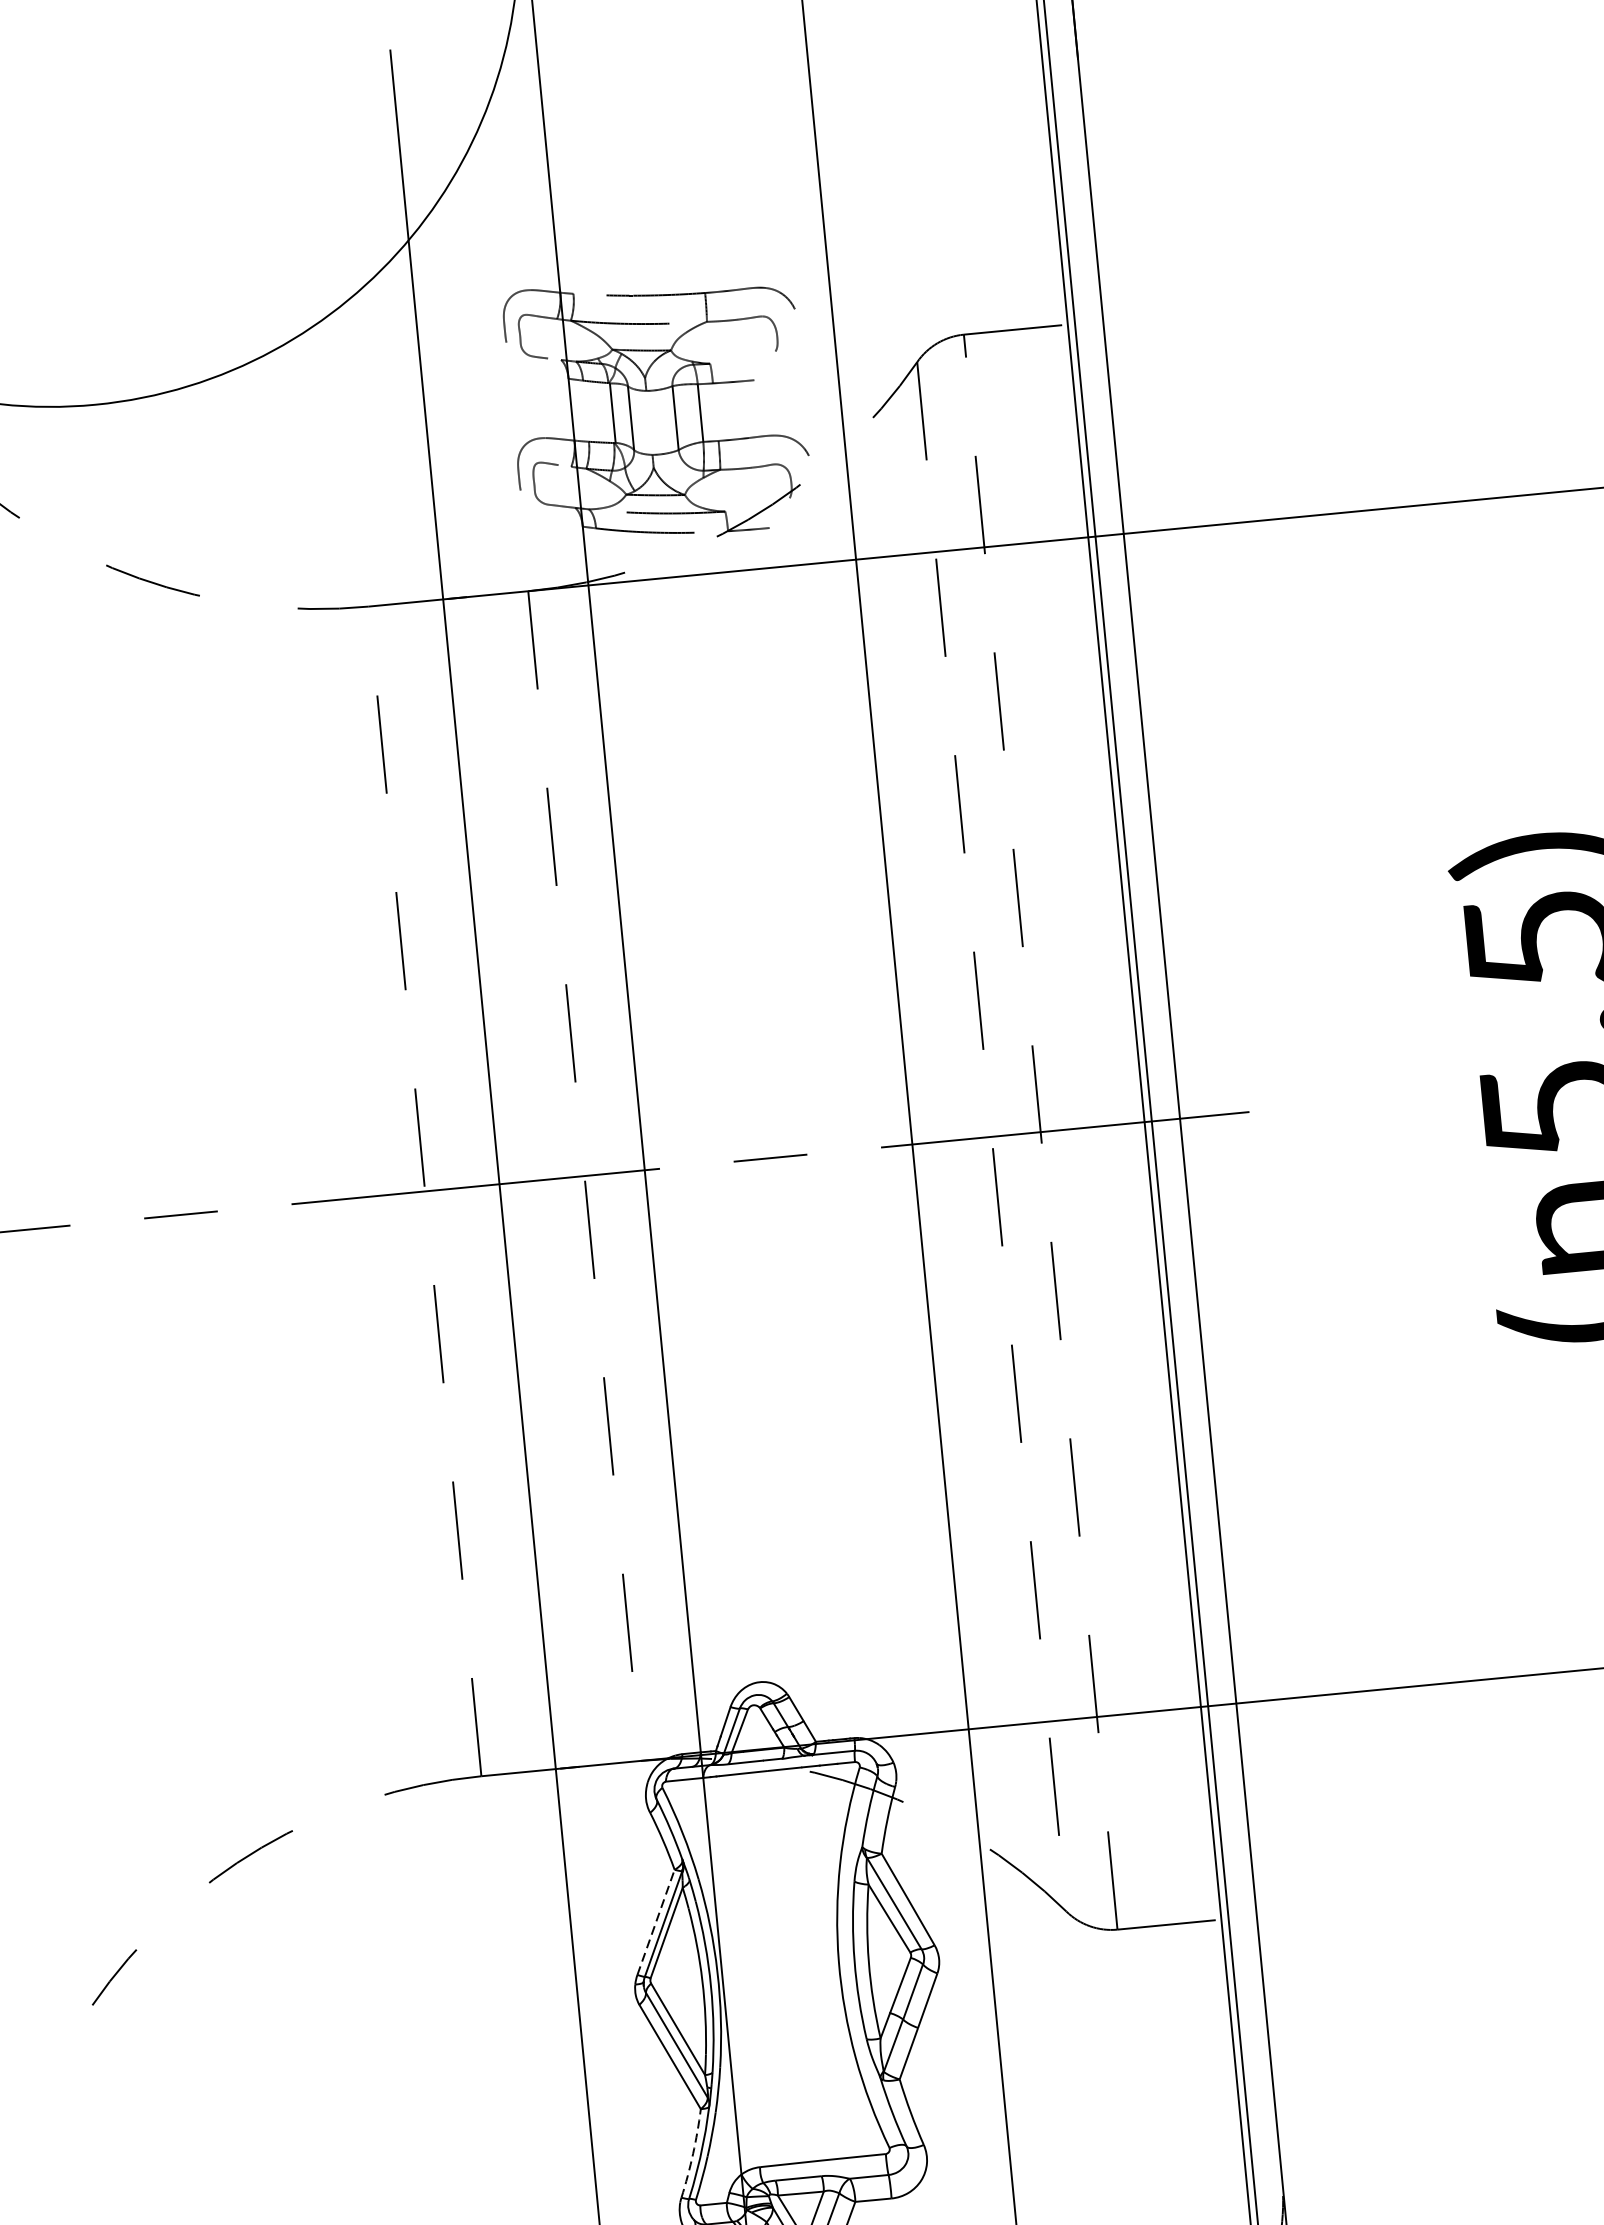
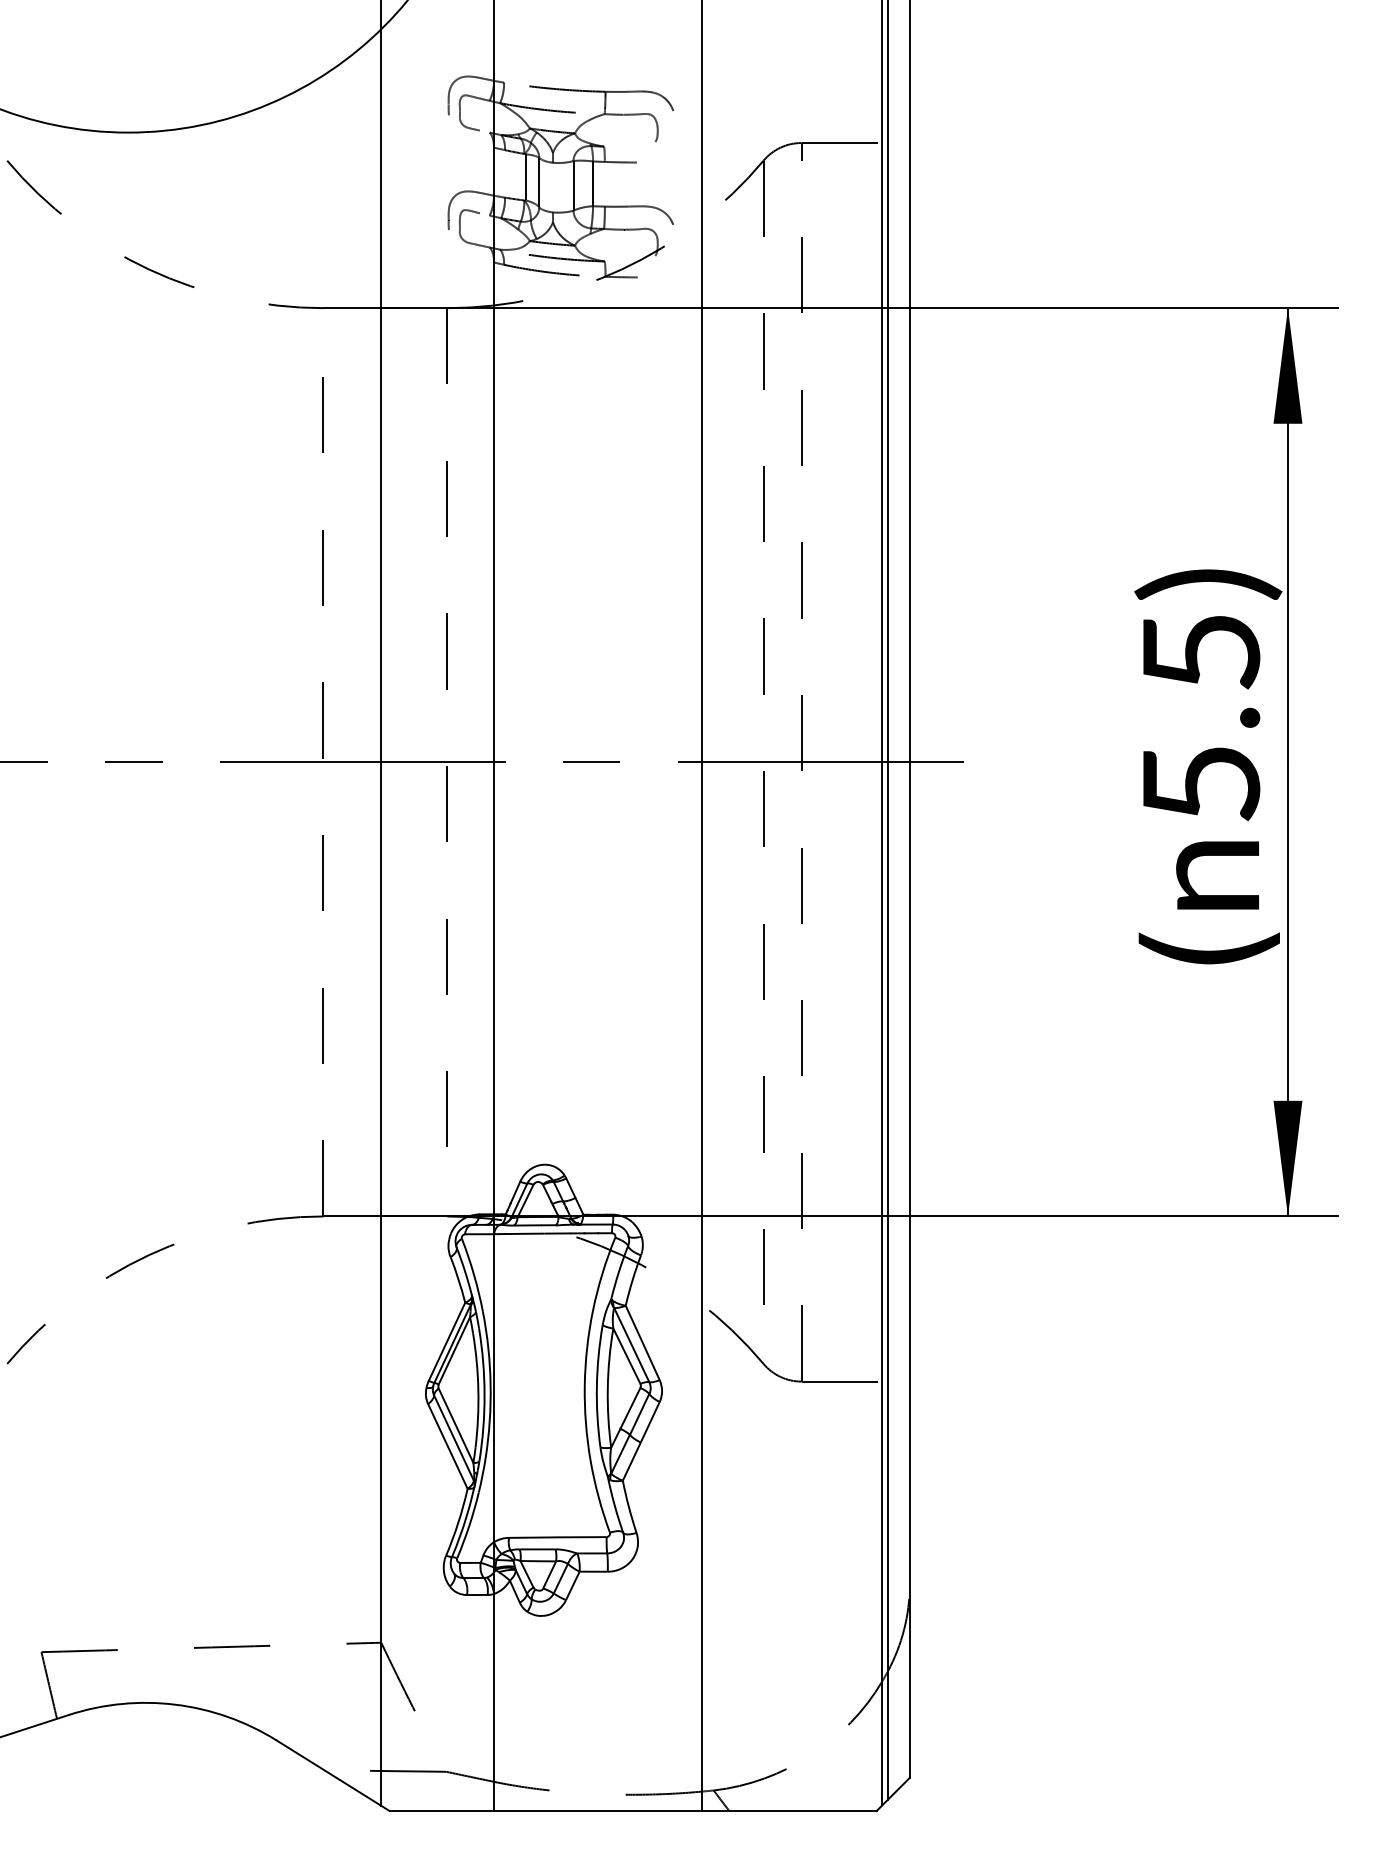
line: (656, 1921) -> (447, 1341), dashed -> solid
arc: (693, 2153) -> (458, 1522), dashed -> solid

